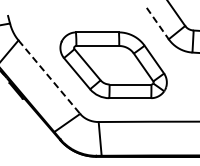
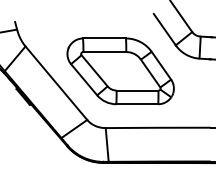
line: (158, 24) -> (165, 30), dashed -> solid
line: (49, 77) -> (56, 83), dashed -> solid

